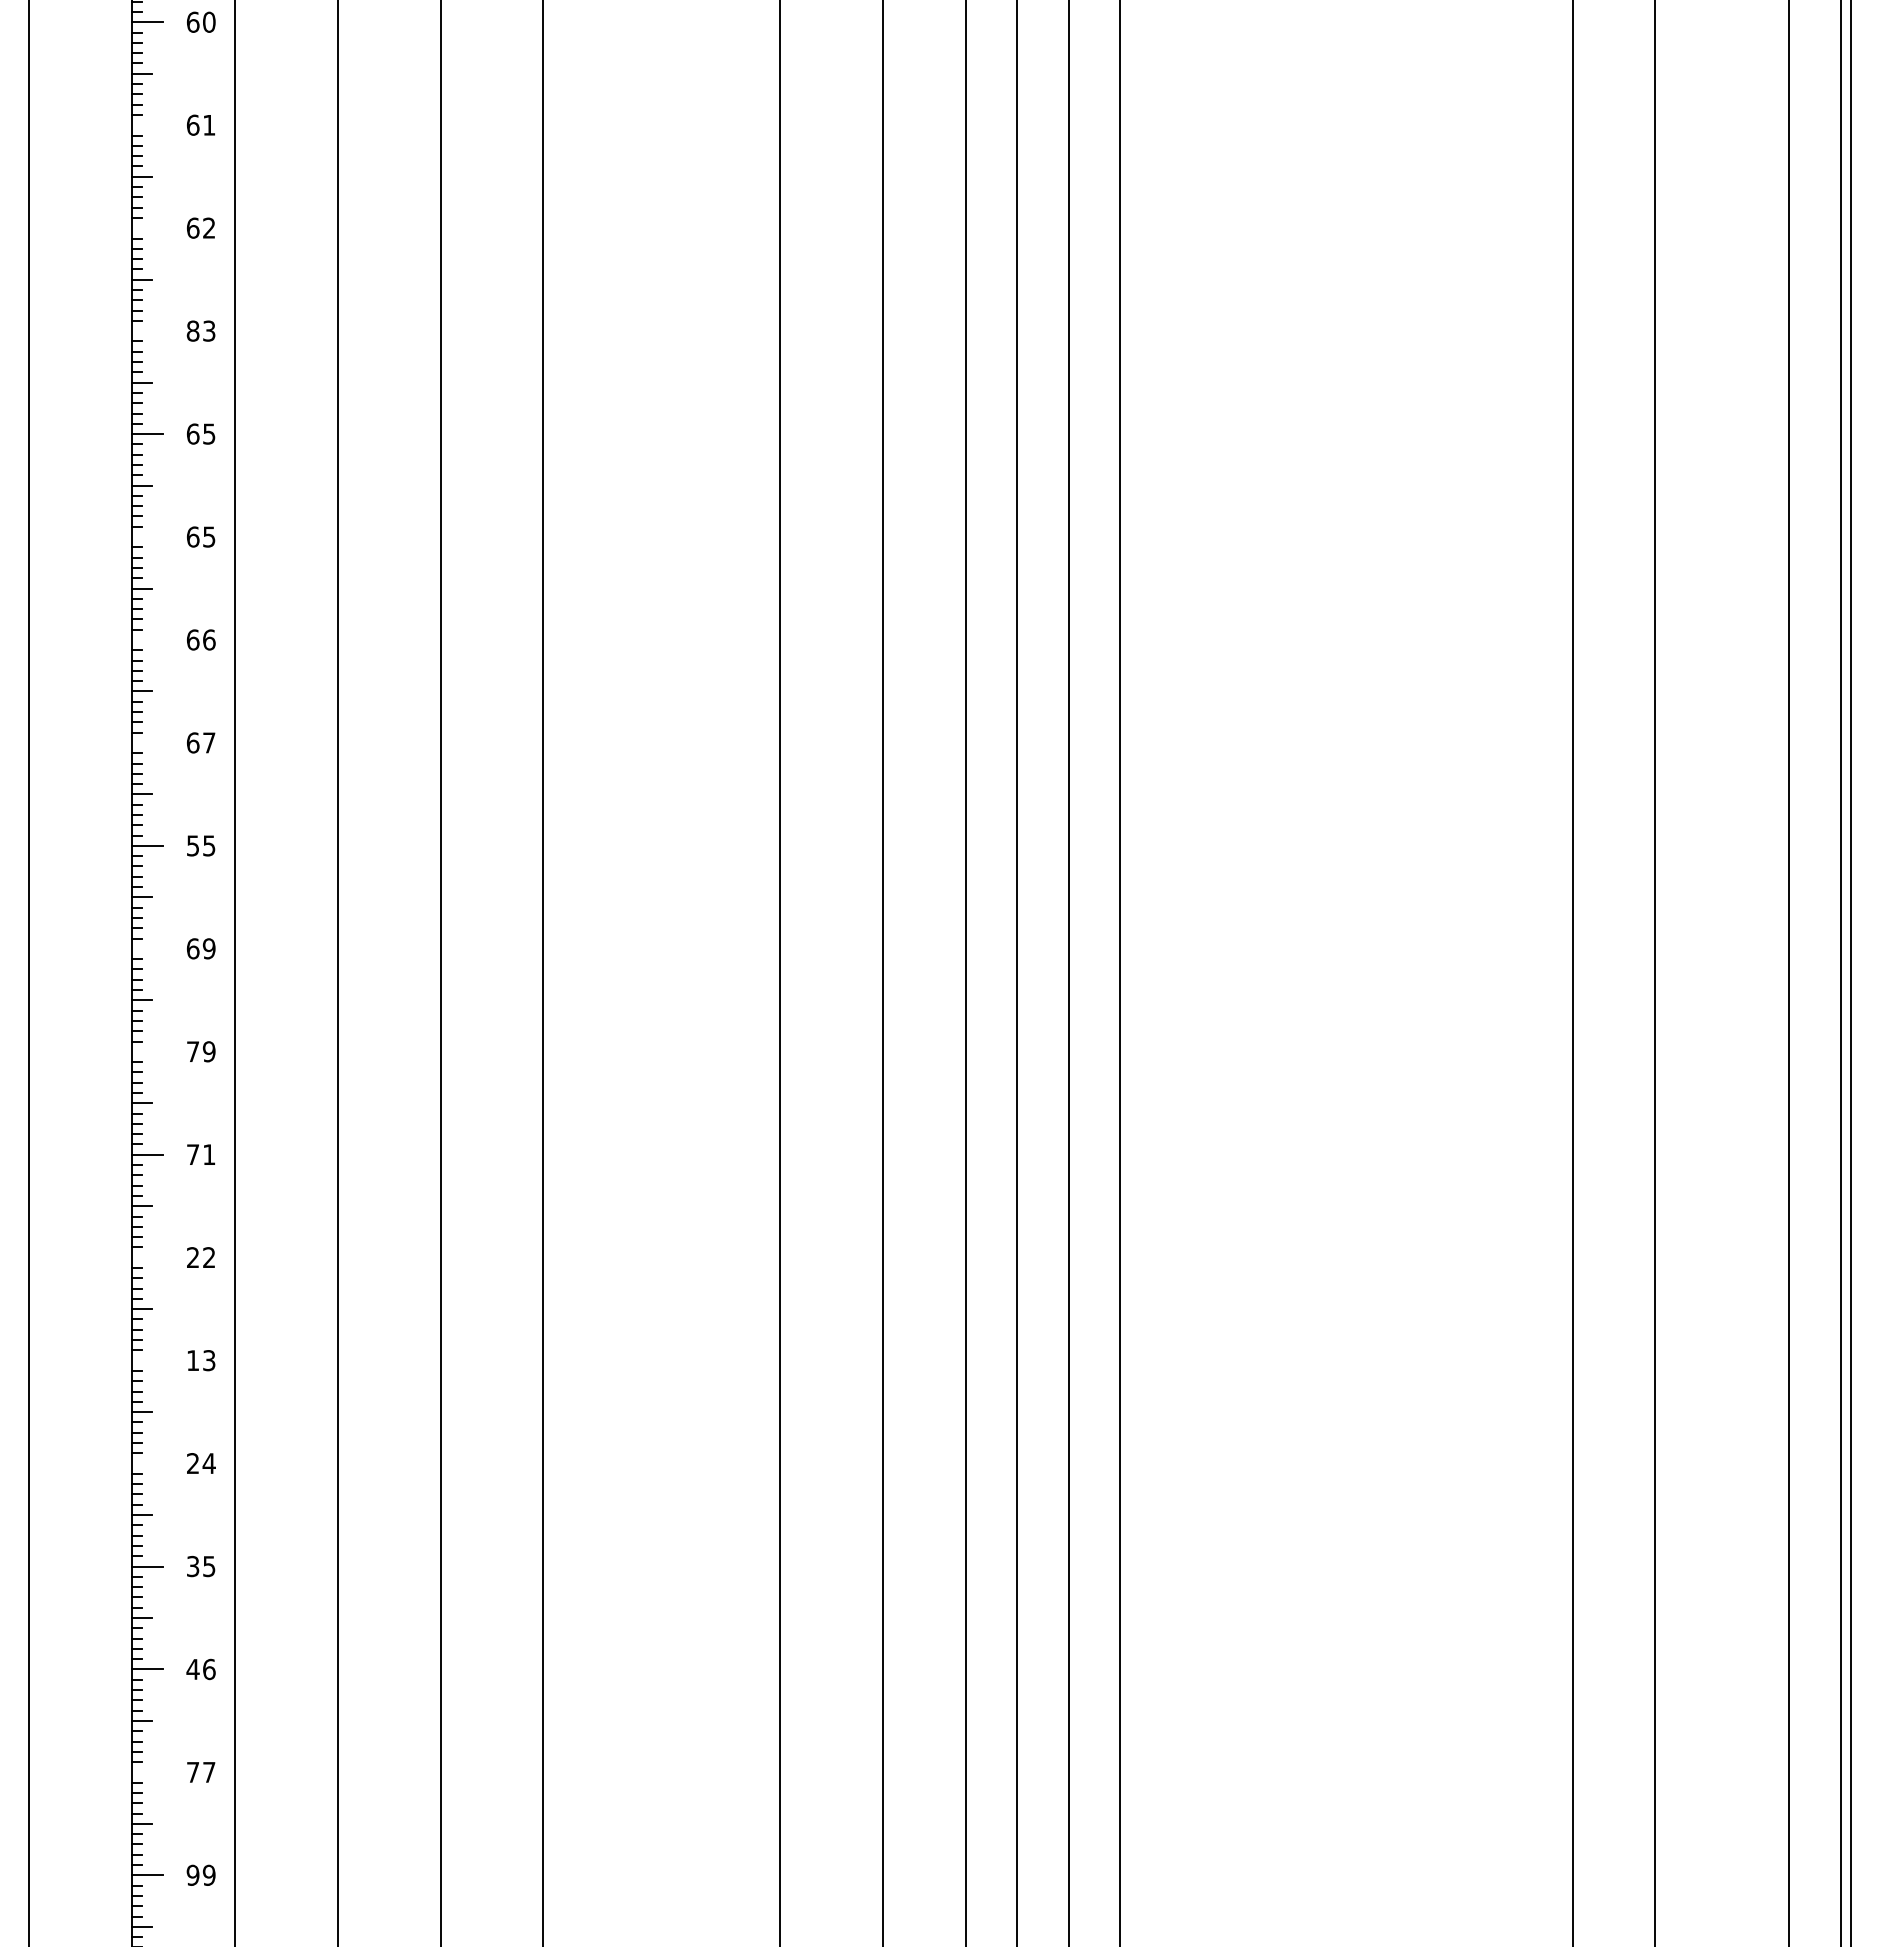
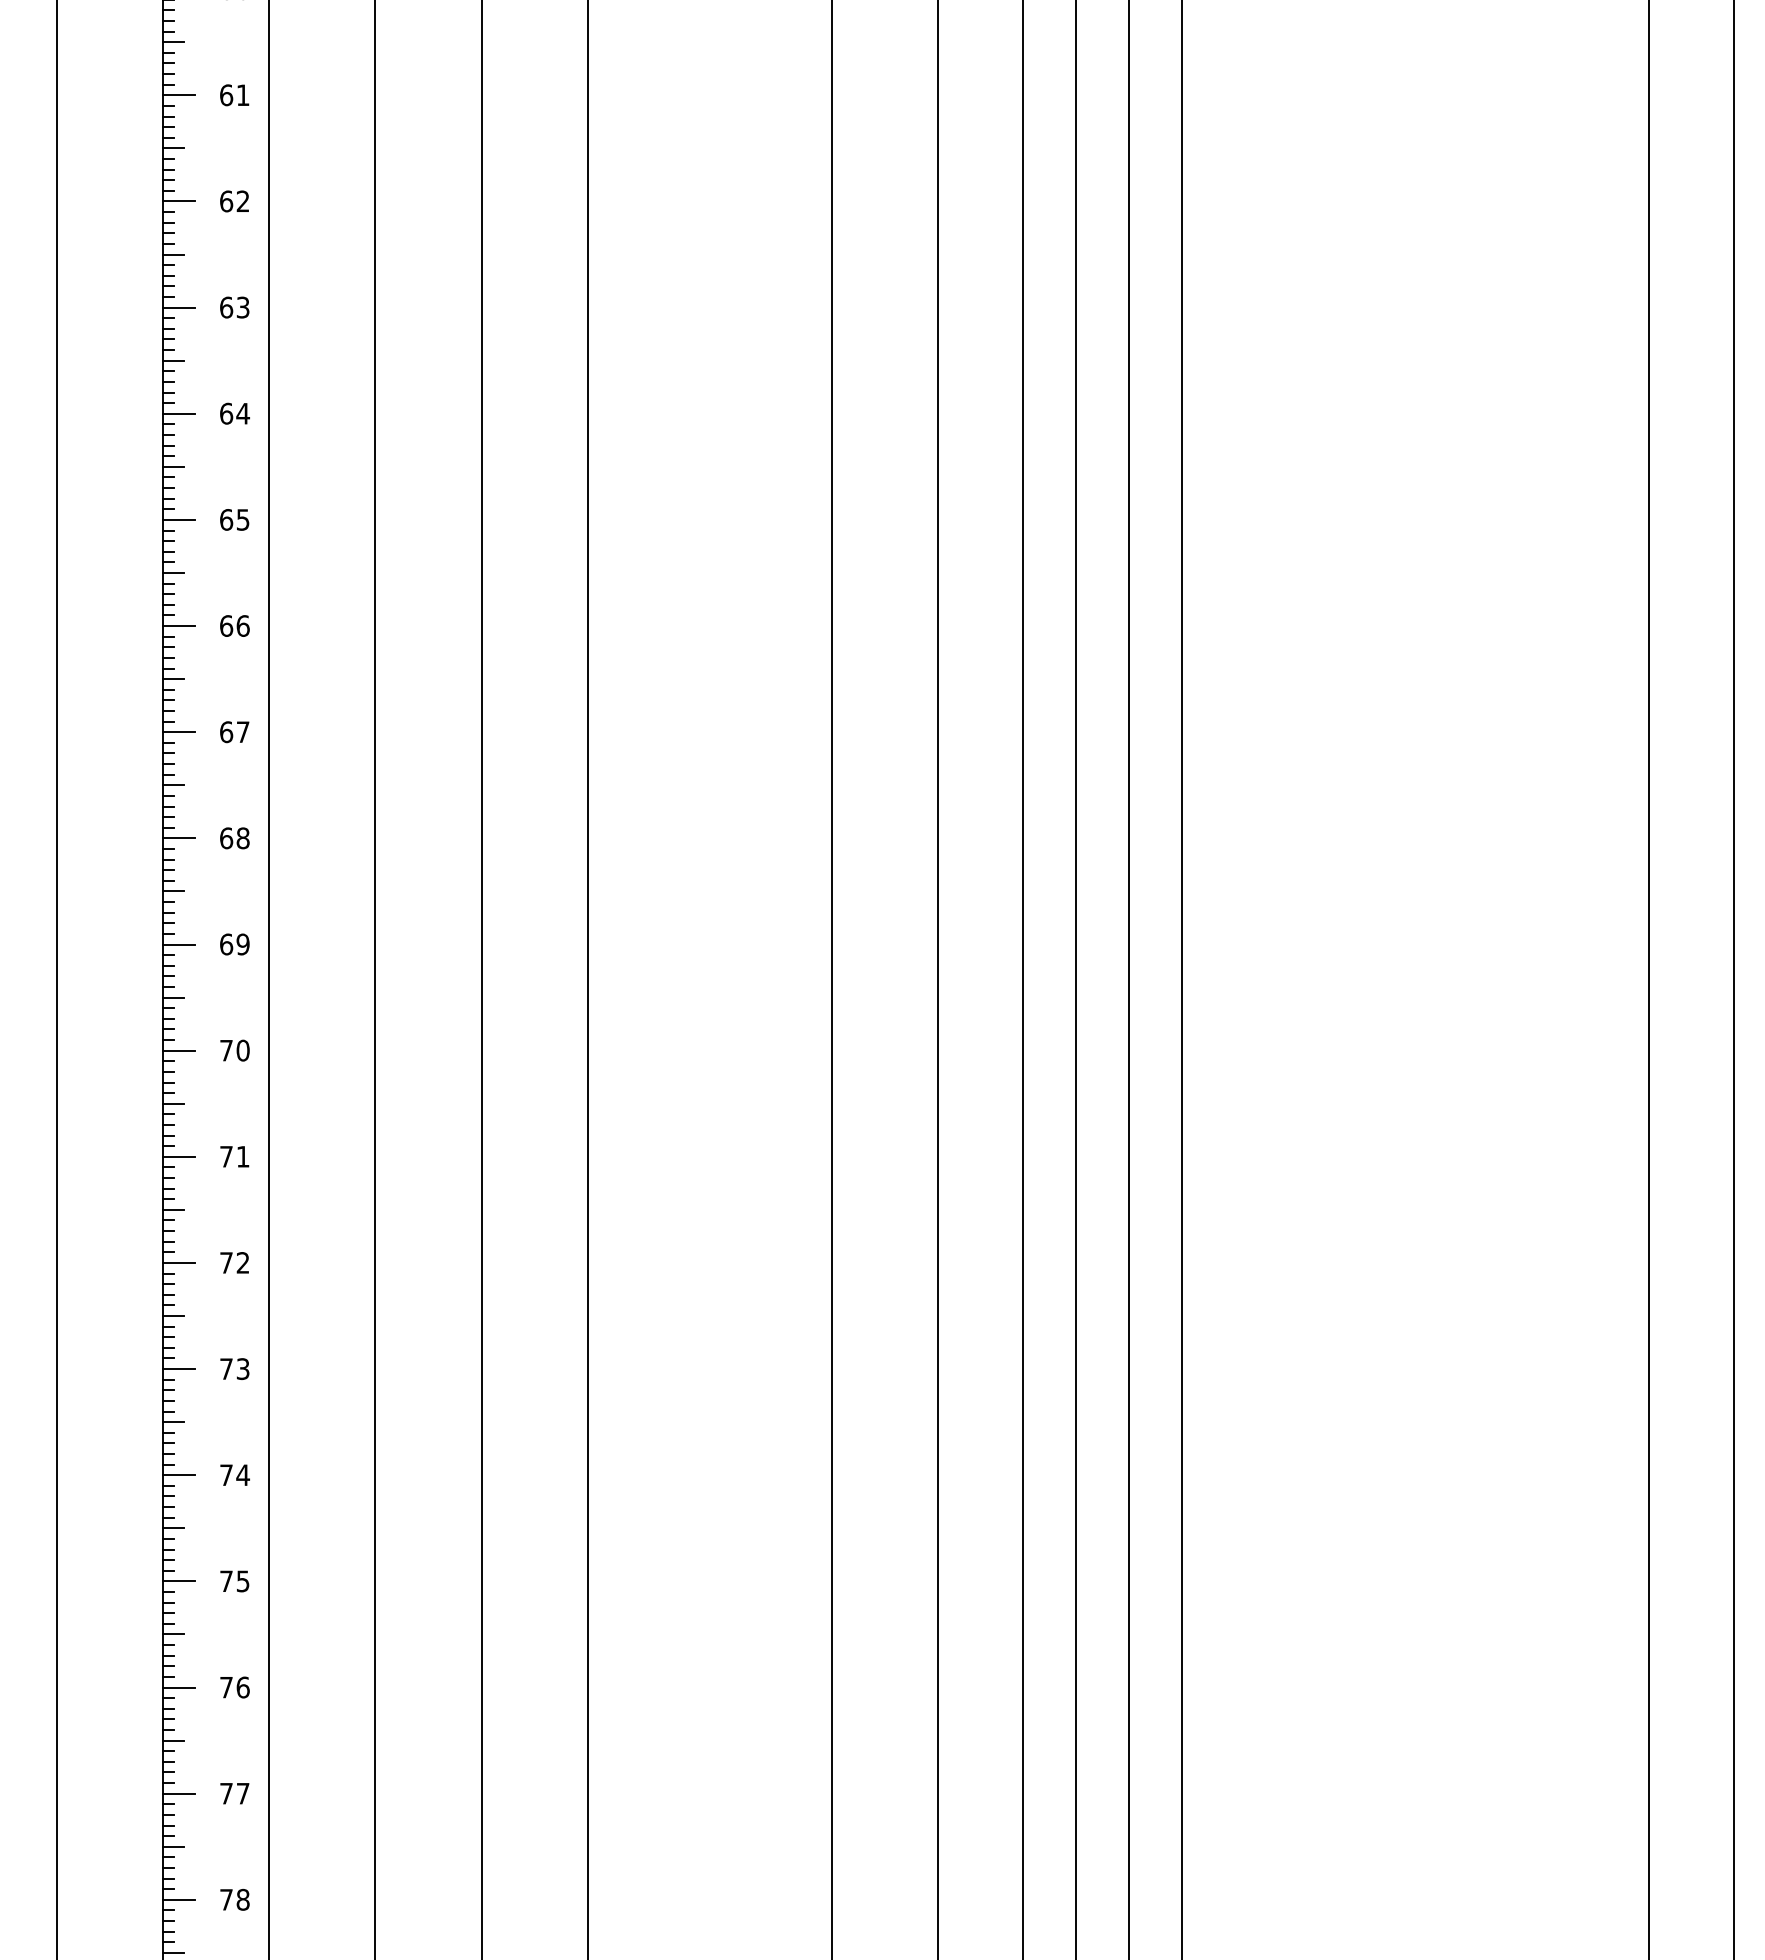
line: (146, 125) -> (178, 95), added
line: (146, 228) -> (178, 201), added
text: (192, 330) -> (225, 306), 83 -> 63
line: (146, 331) -> (178, 307), added
text: (208, 433) -> (242, 413), 65 -> 64
line: (146, 537) -> (178, 520), added
line: (146, 640) -> (178, 626), added
line: (146, 742) -> (178, 731), added
text: (201, 845) -> (235, 837), 55 -> 68
line: (146, 948) -> (178, 944), added
line: (146, 1051) -> (178, 1050), added
text: (208, 1051) -> (242, 1050), 79 -> 70
line: (146, 1257) -> (178, 1262), added
text: (192, 1257) -> (225, 1262), 22 -> 72
line: (146, 1360) -> (178, 1368), added
text: (192, 1360) -> (225, 1368), 13 -> 73
line: (146, 1463) -> (178, 1475), added
text: (192, 1463) -> (225, 1475), 24 -> 74
text: (193, 1566) -> (226, 1581), 35 -> 75
text: (192, 1669) -> (225, 1687), 46 -> 76
line: (146, 1772) -> (178, 1793), added
text: (200, 1874) -> (234, 1898), 99 -> 78

